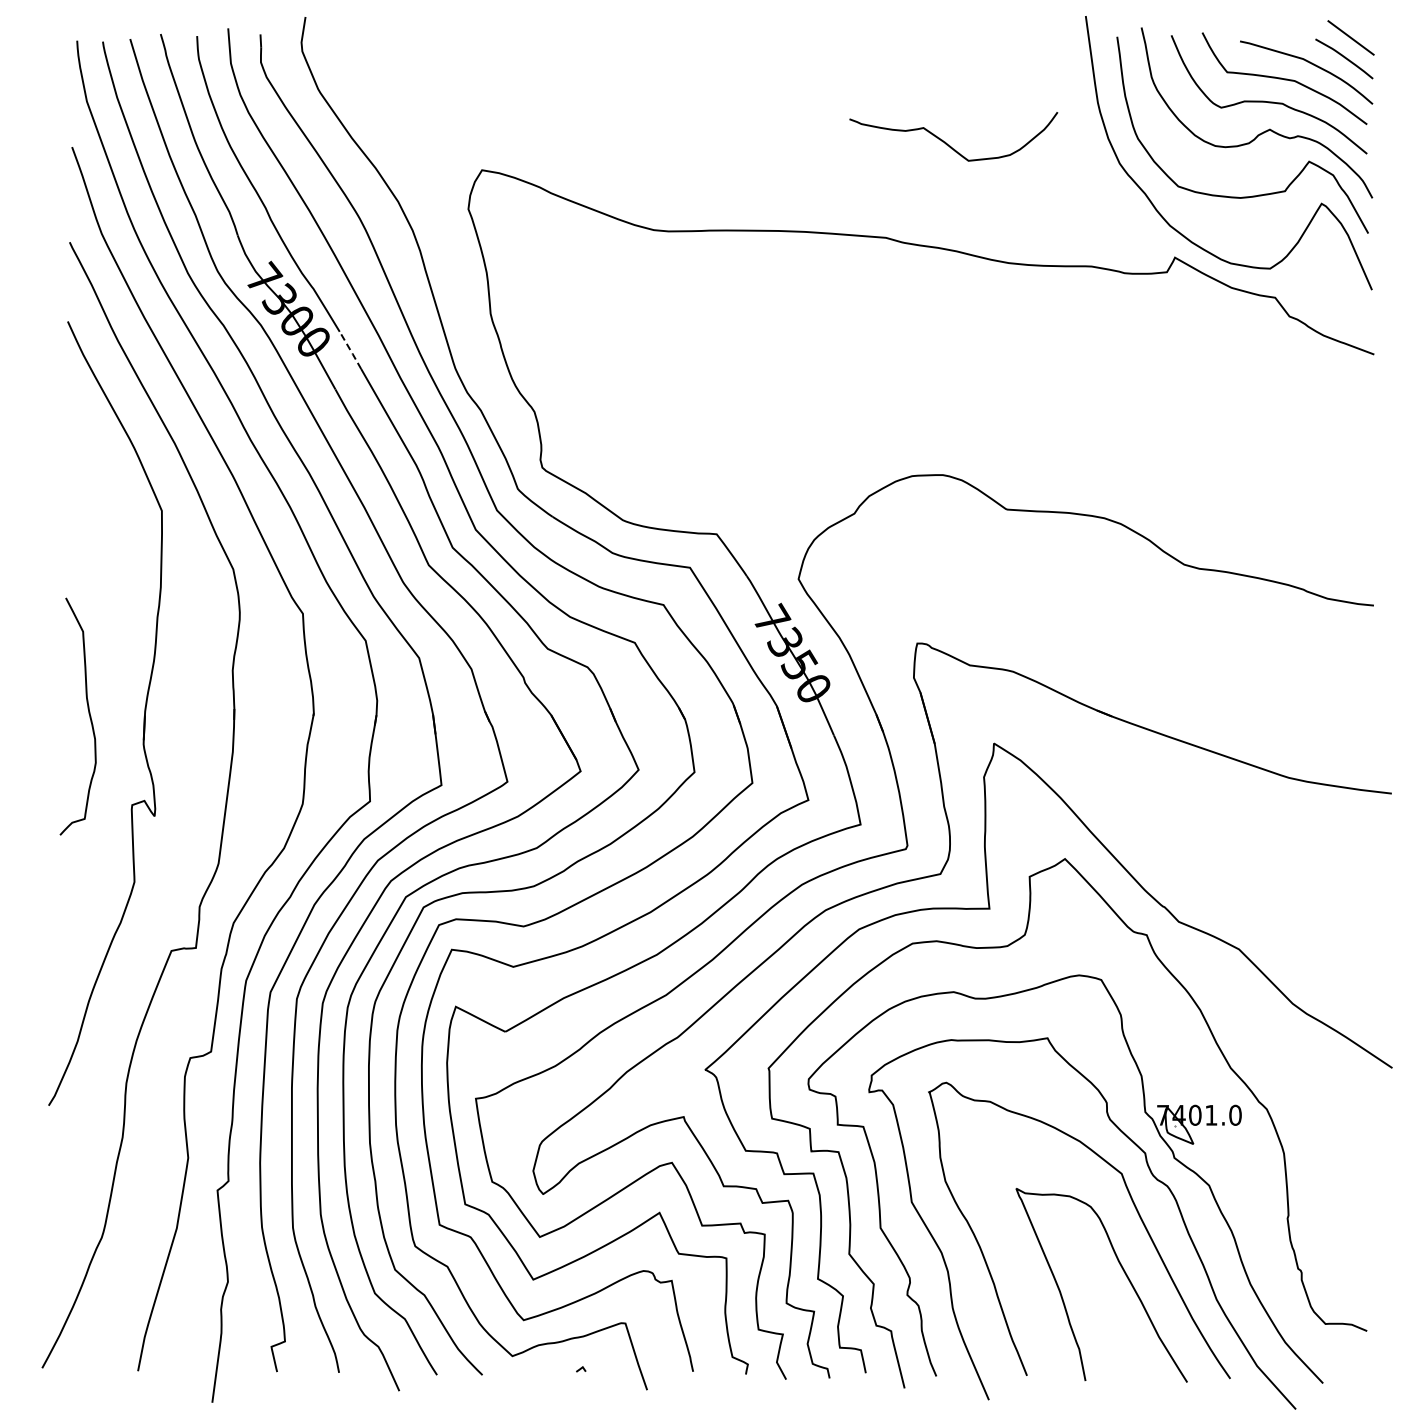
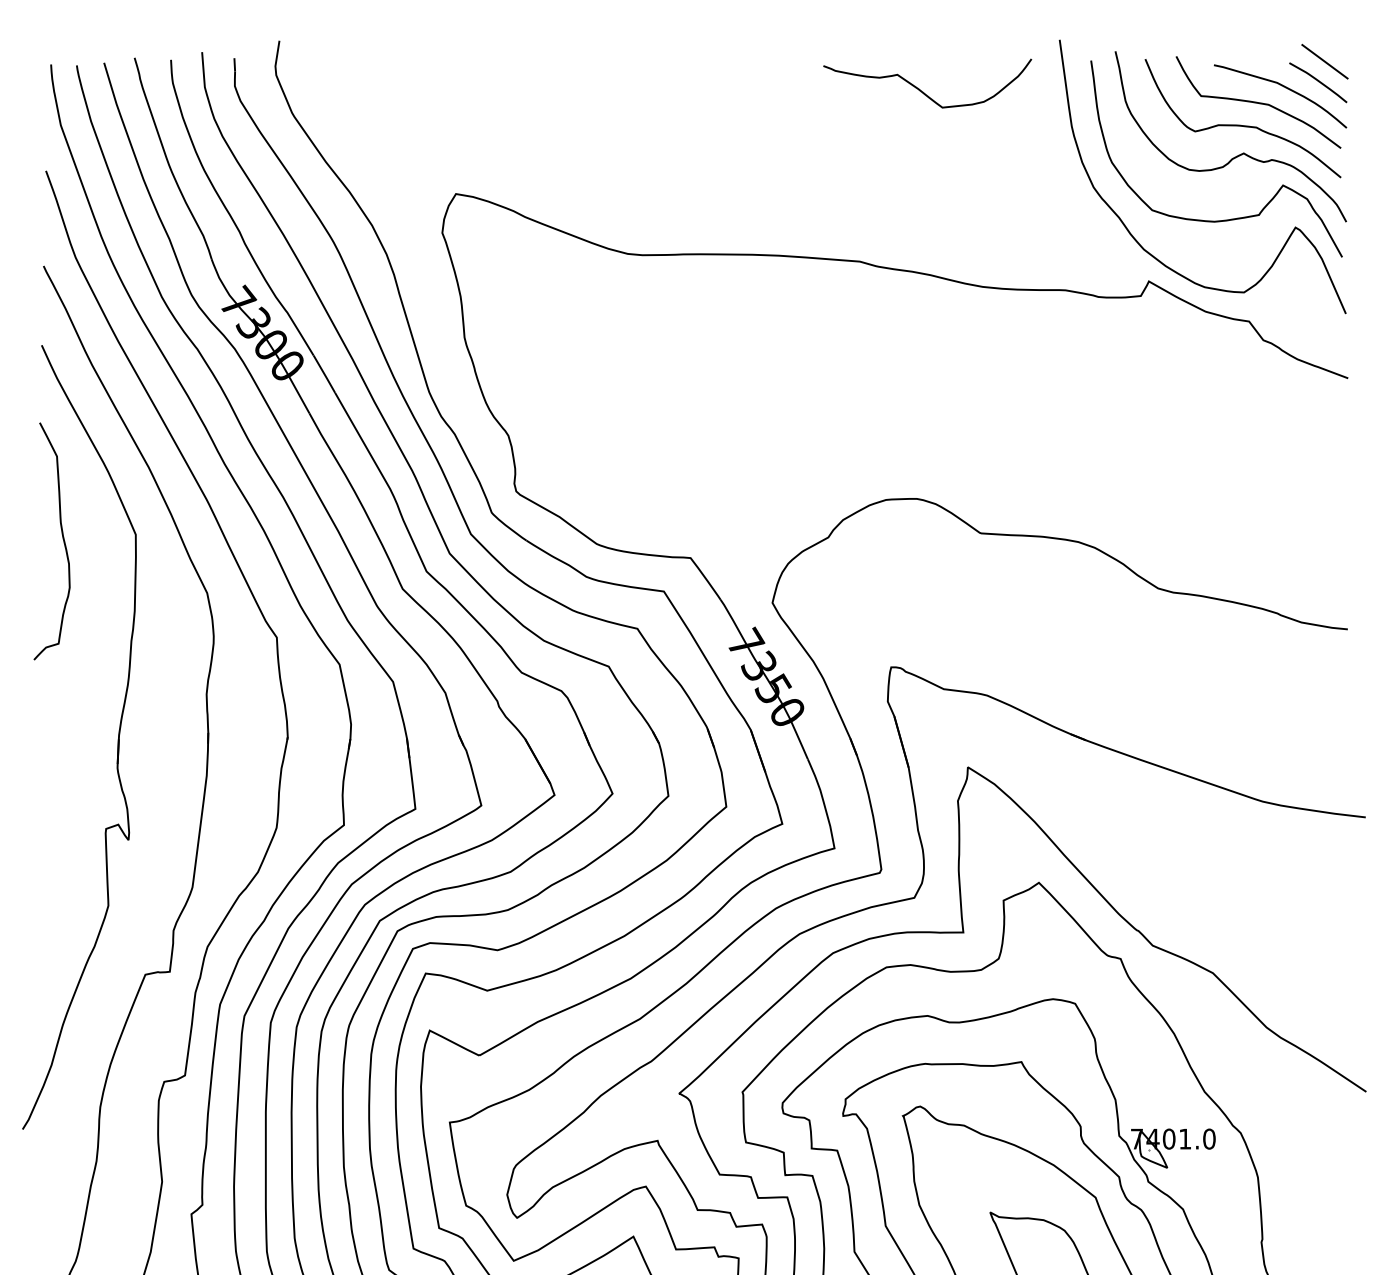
curve: (946, 142) -> (920, 89), moved
line: (350, 349) -> (324, 373), dashed -> solid
curve: (88, 714) -> (62, 539), moved

